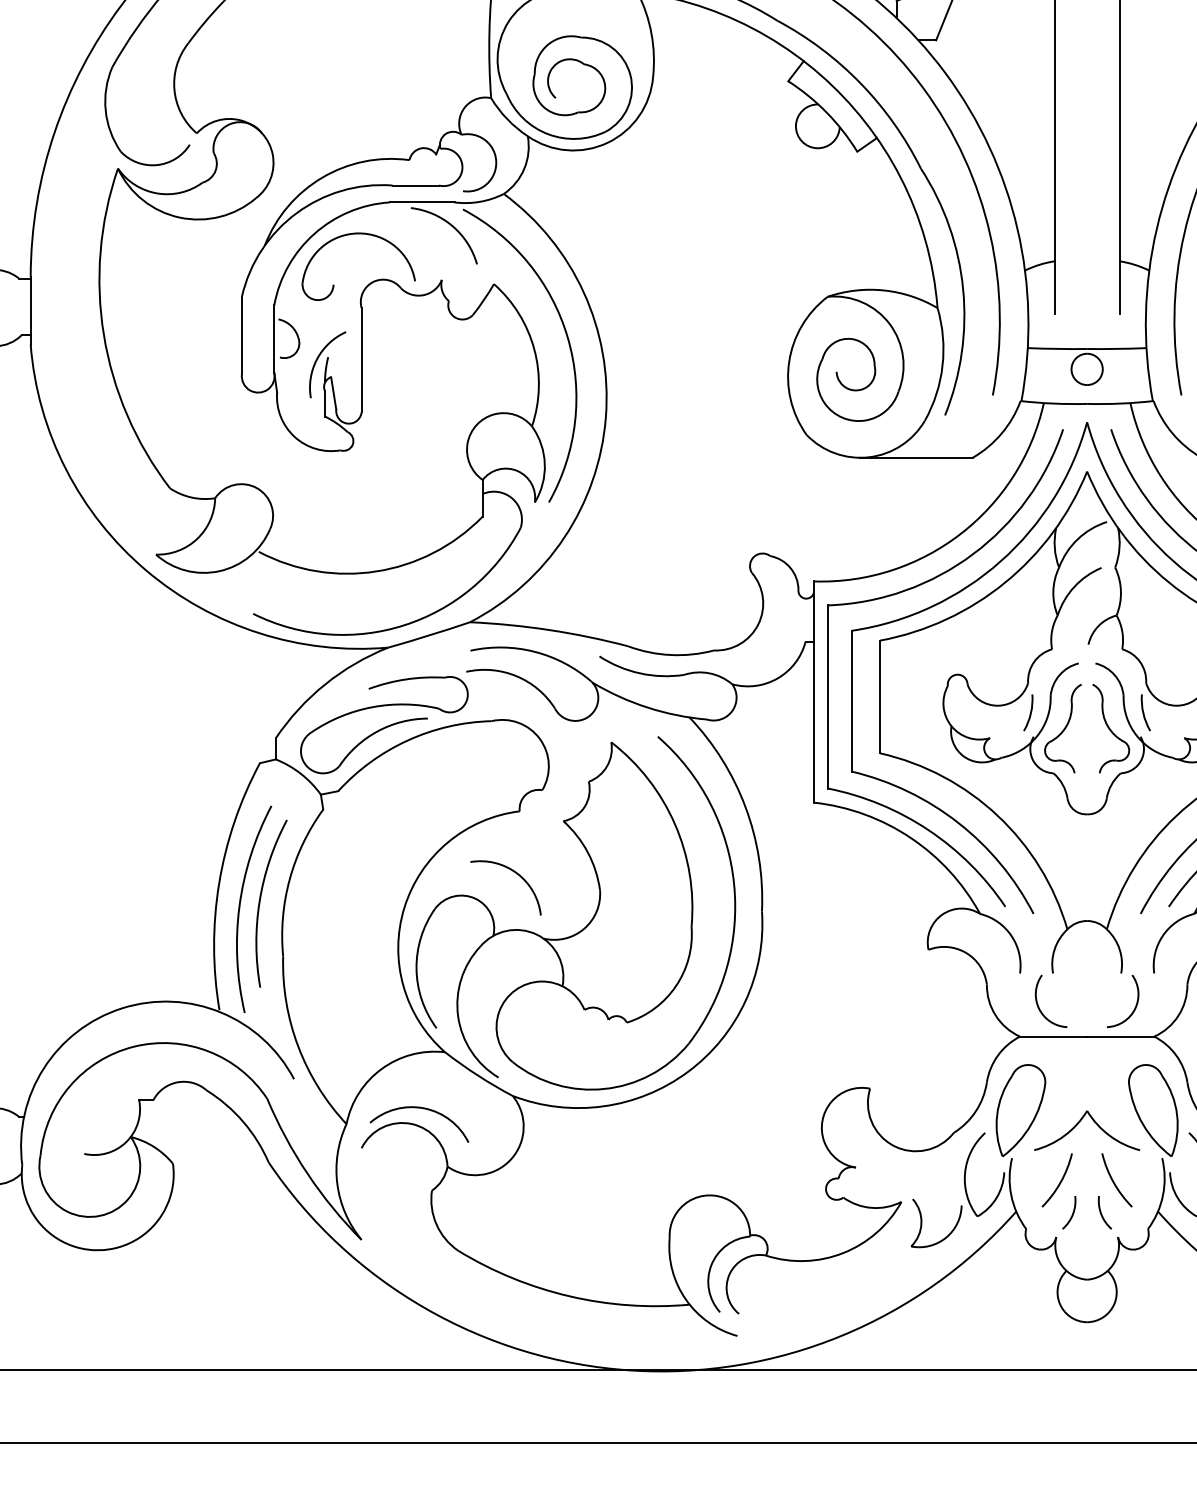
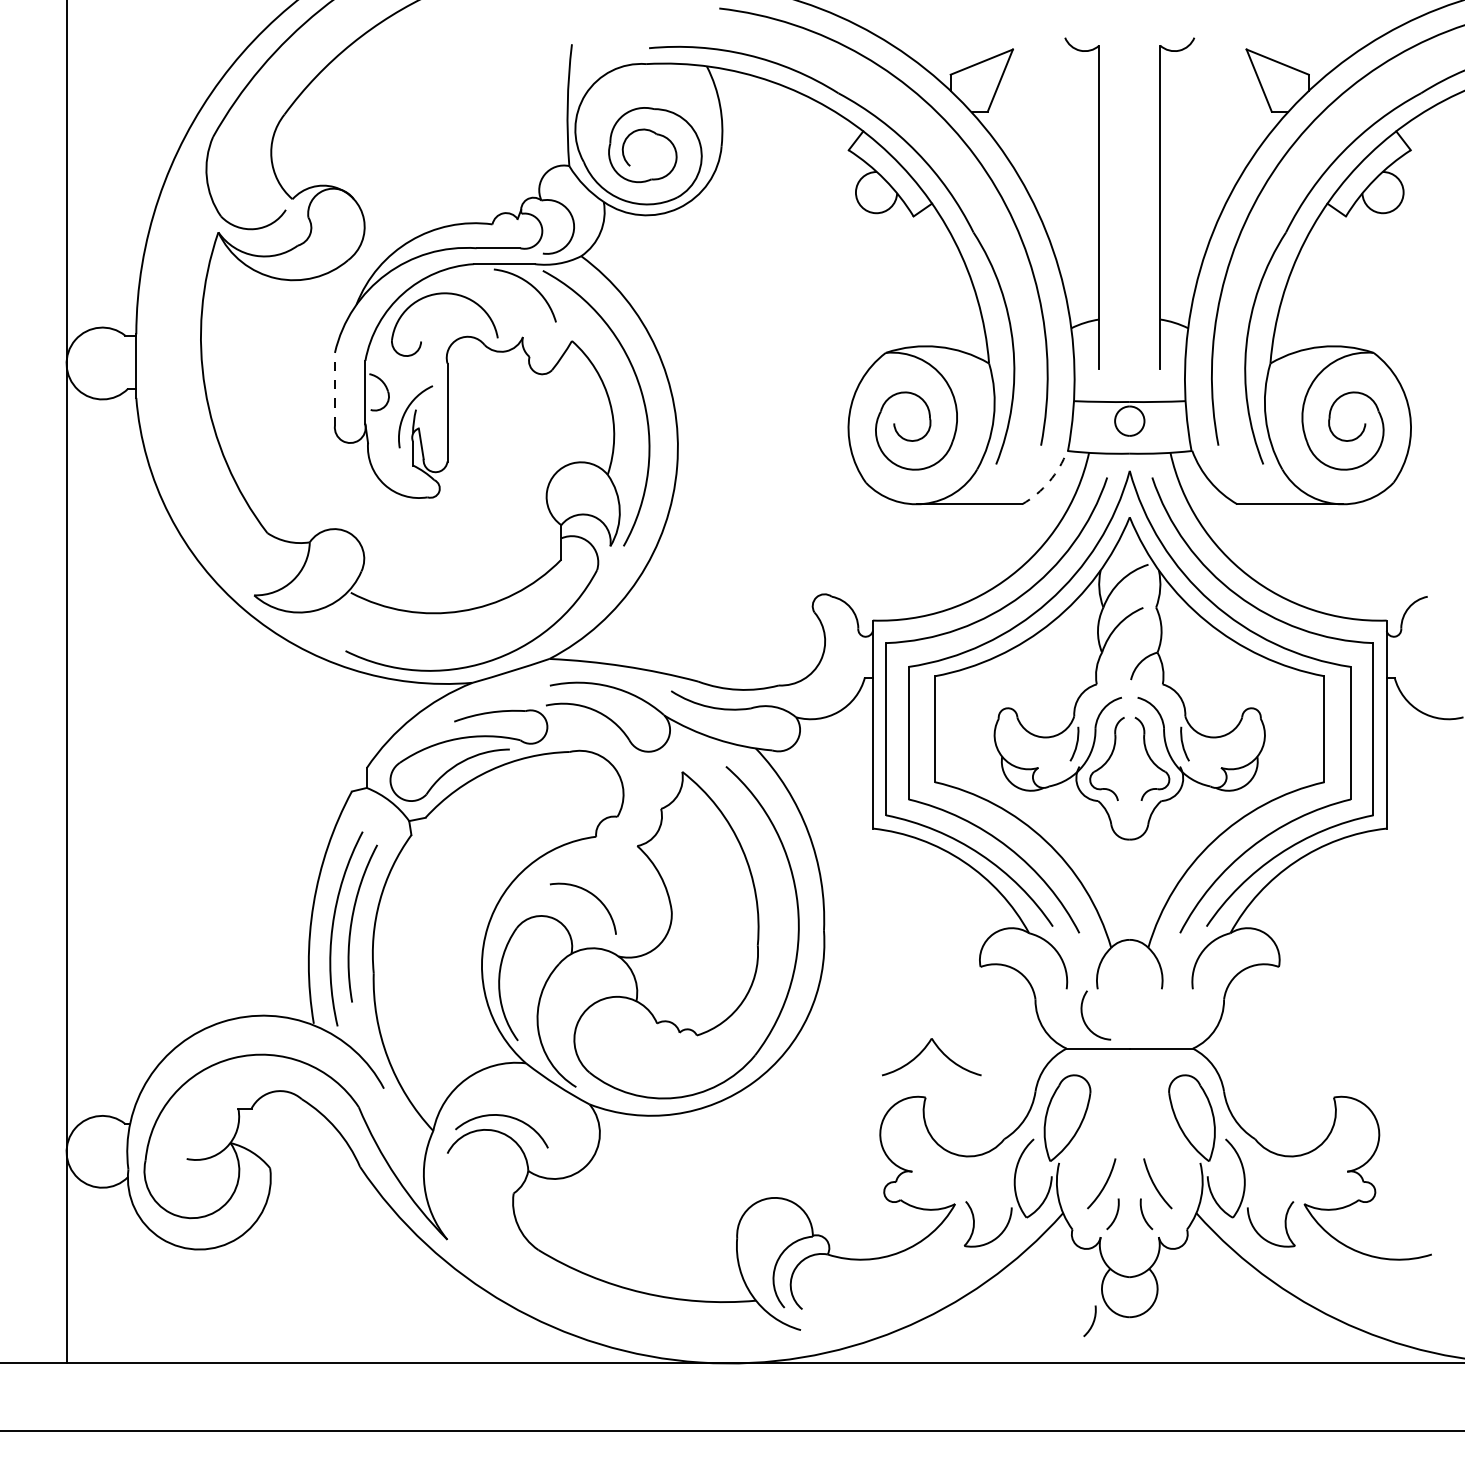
line: (241, 334) -> (334, 388), solid -> dashed
arc: (1001, 433) -> (1049, 481), solid -> dashed
arc: (1134, 1006) -> (1174, 1020), removed
part: (1079, 1123) -> (924, 1050), moved
arc: (1047, 1326) -> (1092, 1321), added

